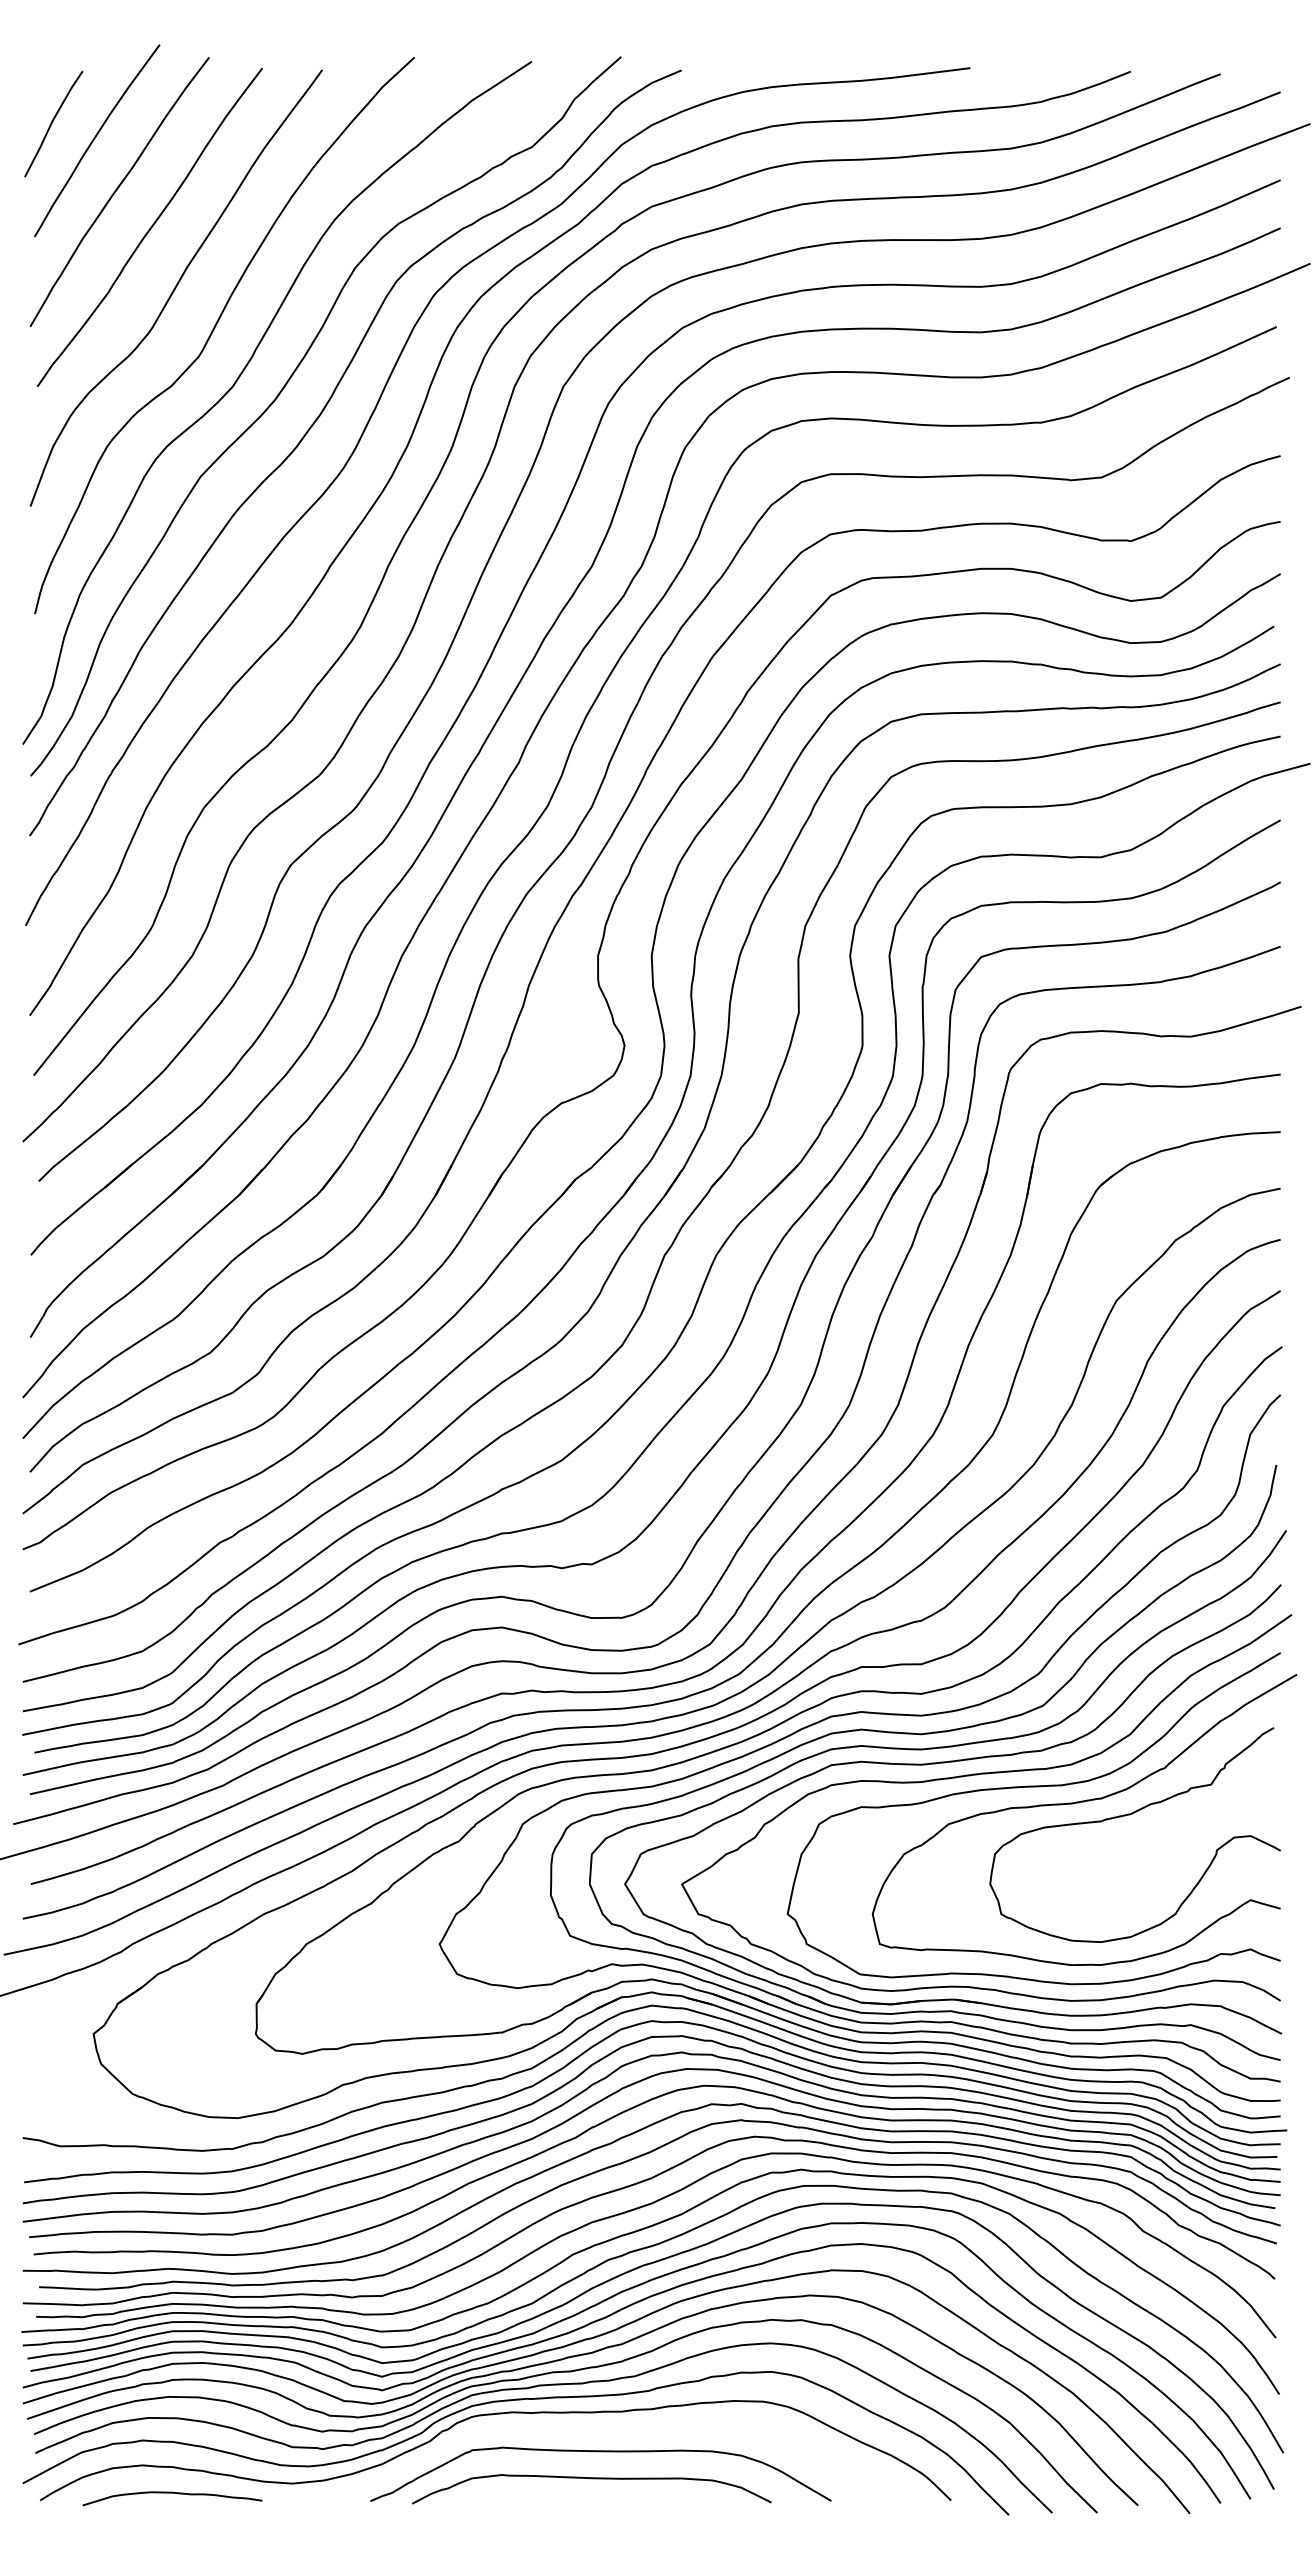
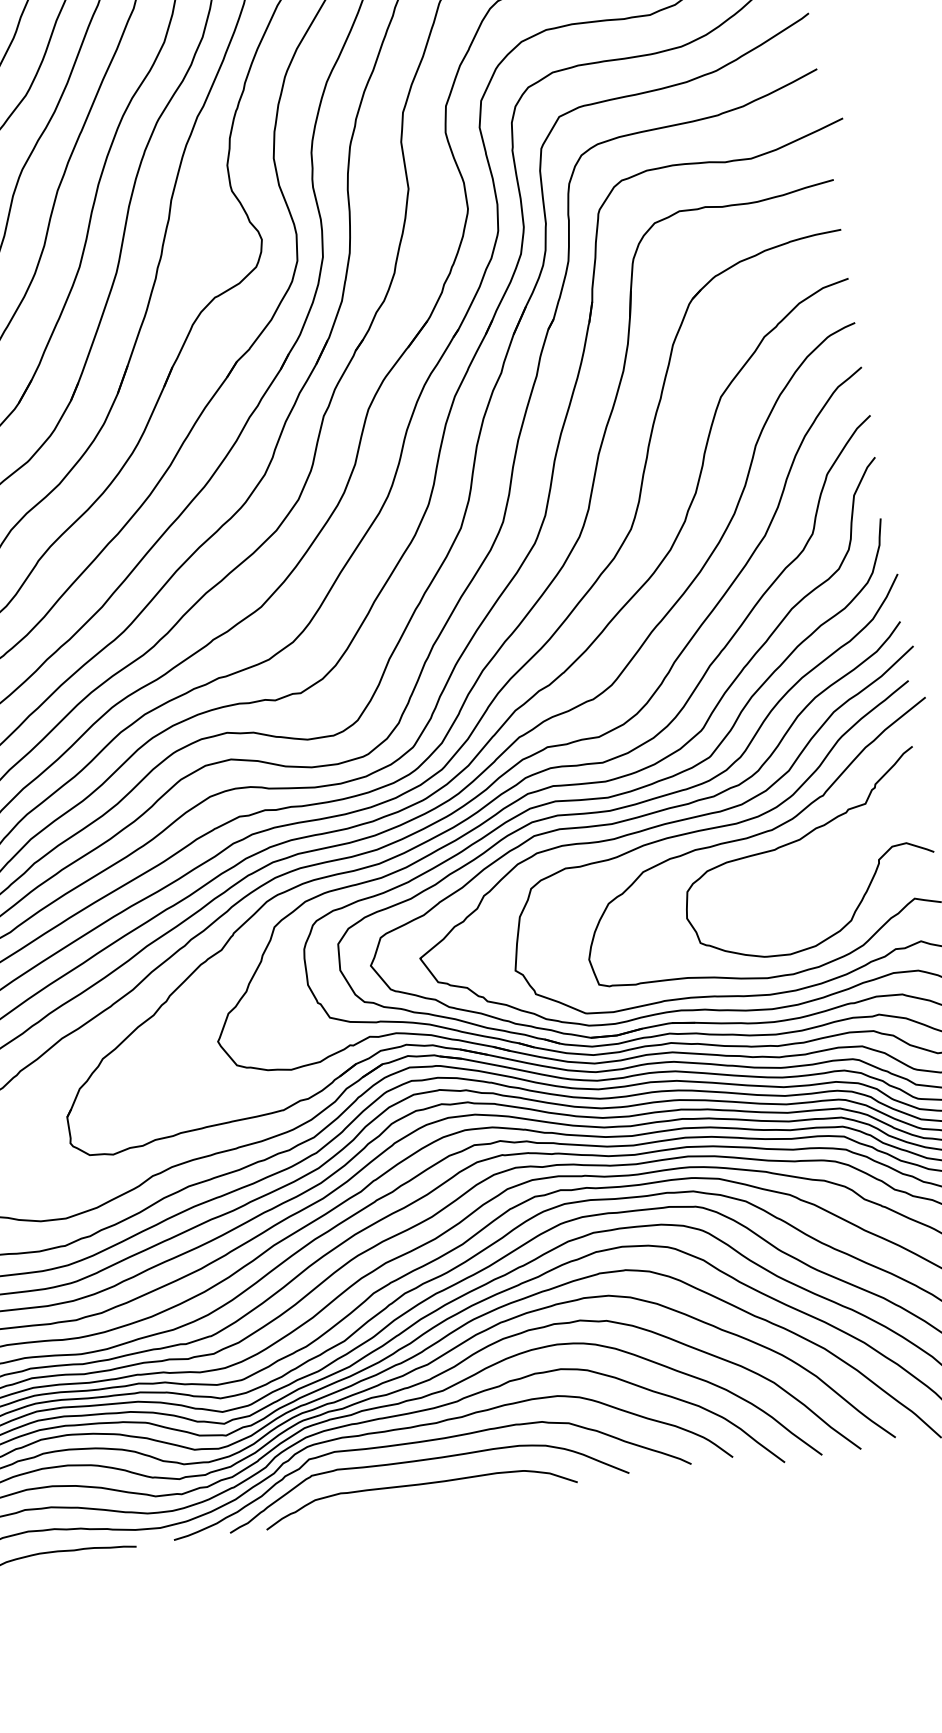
curve: (604, 2431) -> (423, 1442), added

